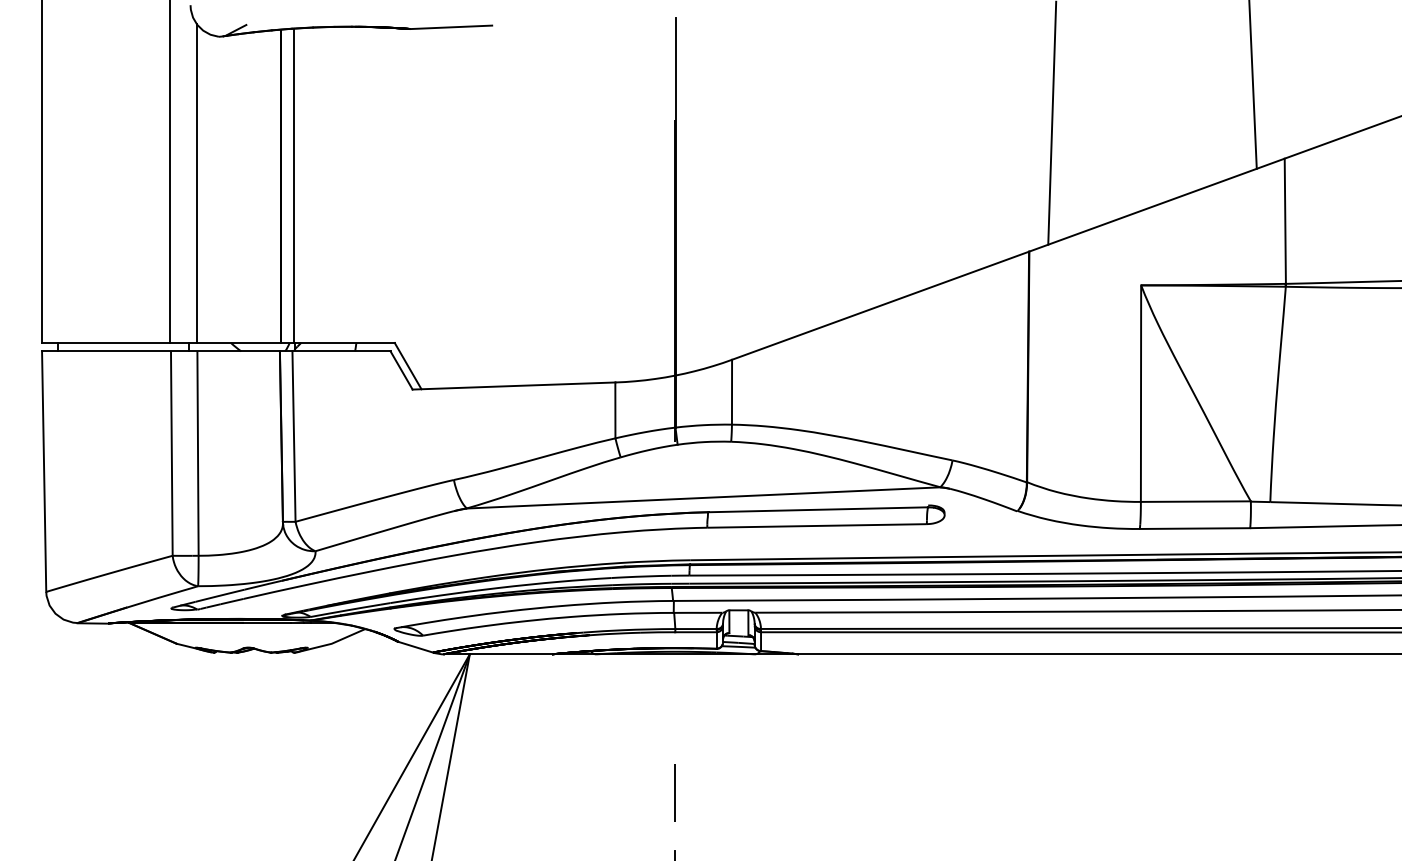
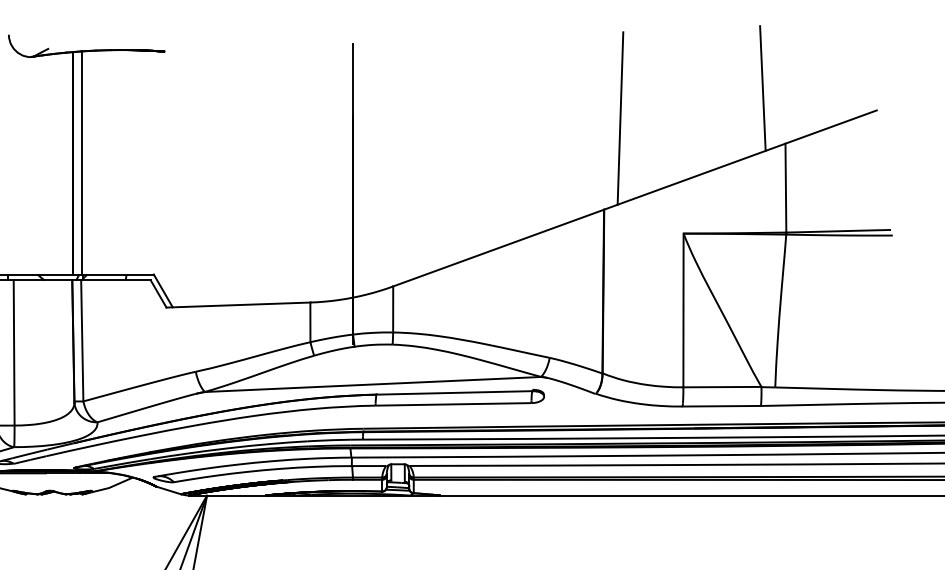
line: (451, 27) -> (194, 50), removed
line: (196, 183) -> (13, 161), removed

